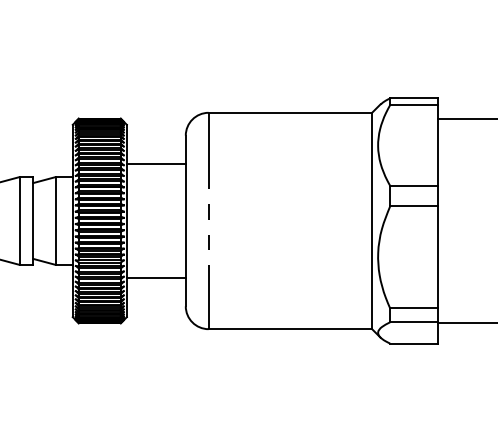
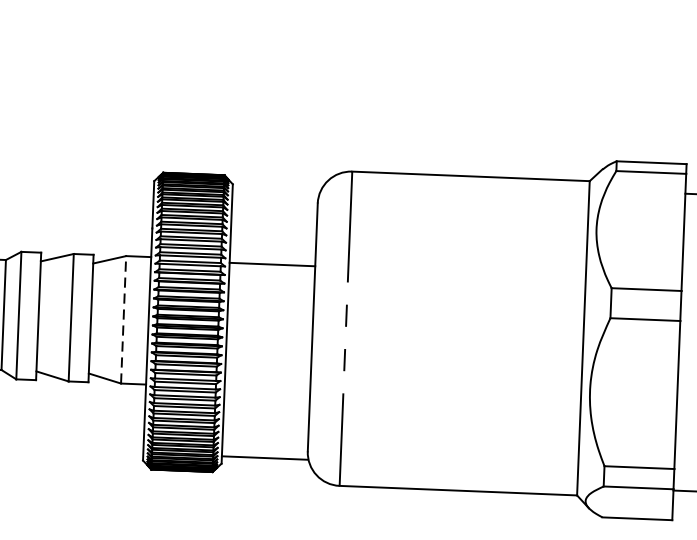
line: (155, 163) -> (271, 263), moved
line: (55, 221) -> (123, 320), solid -> dashed
line: (155, 278) -> (263, 458), moved

